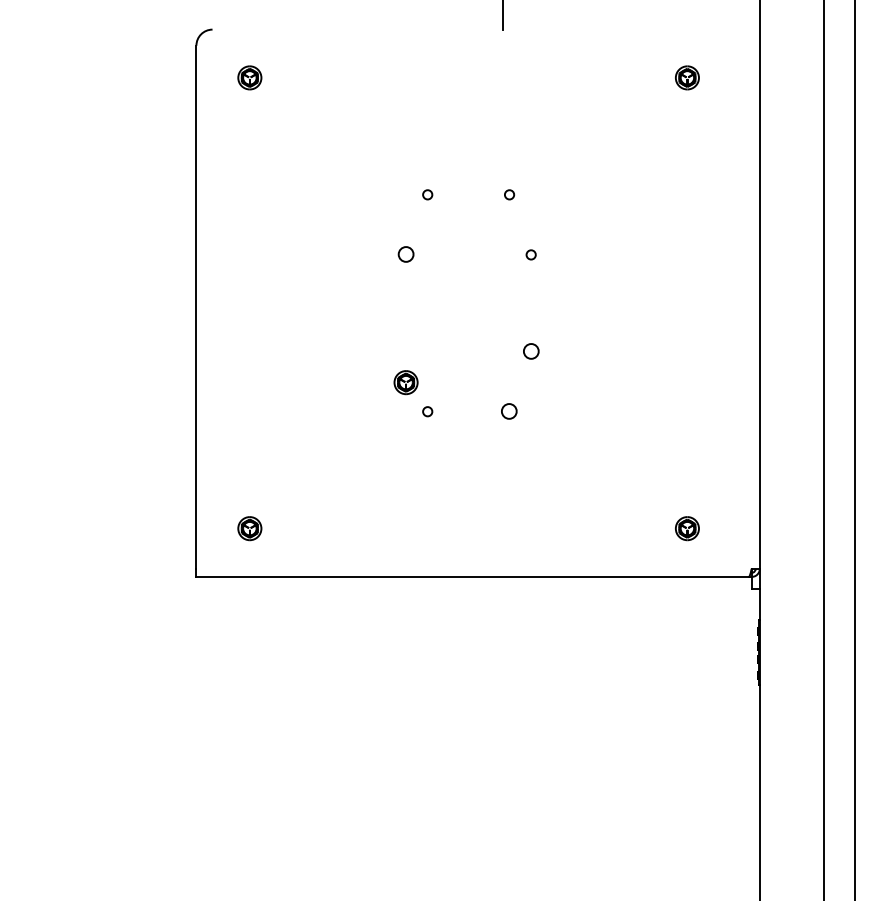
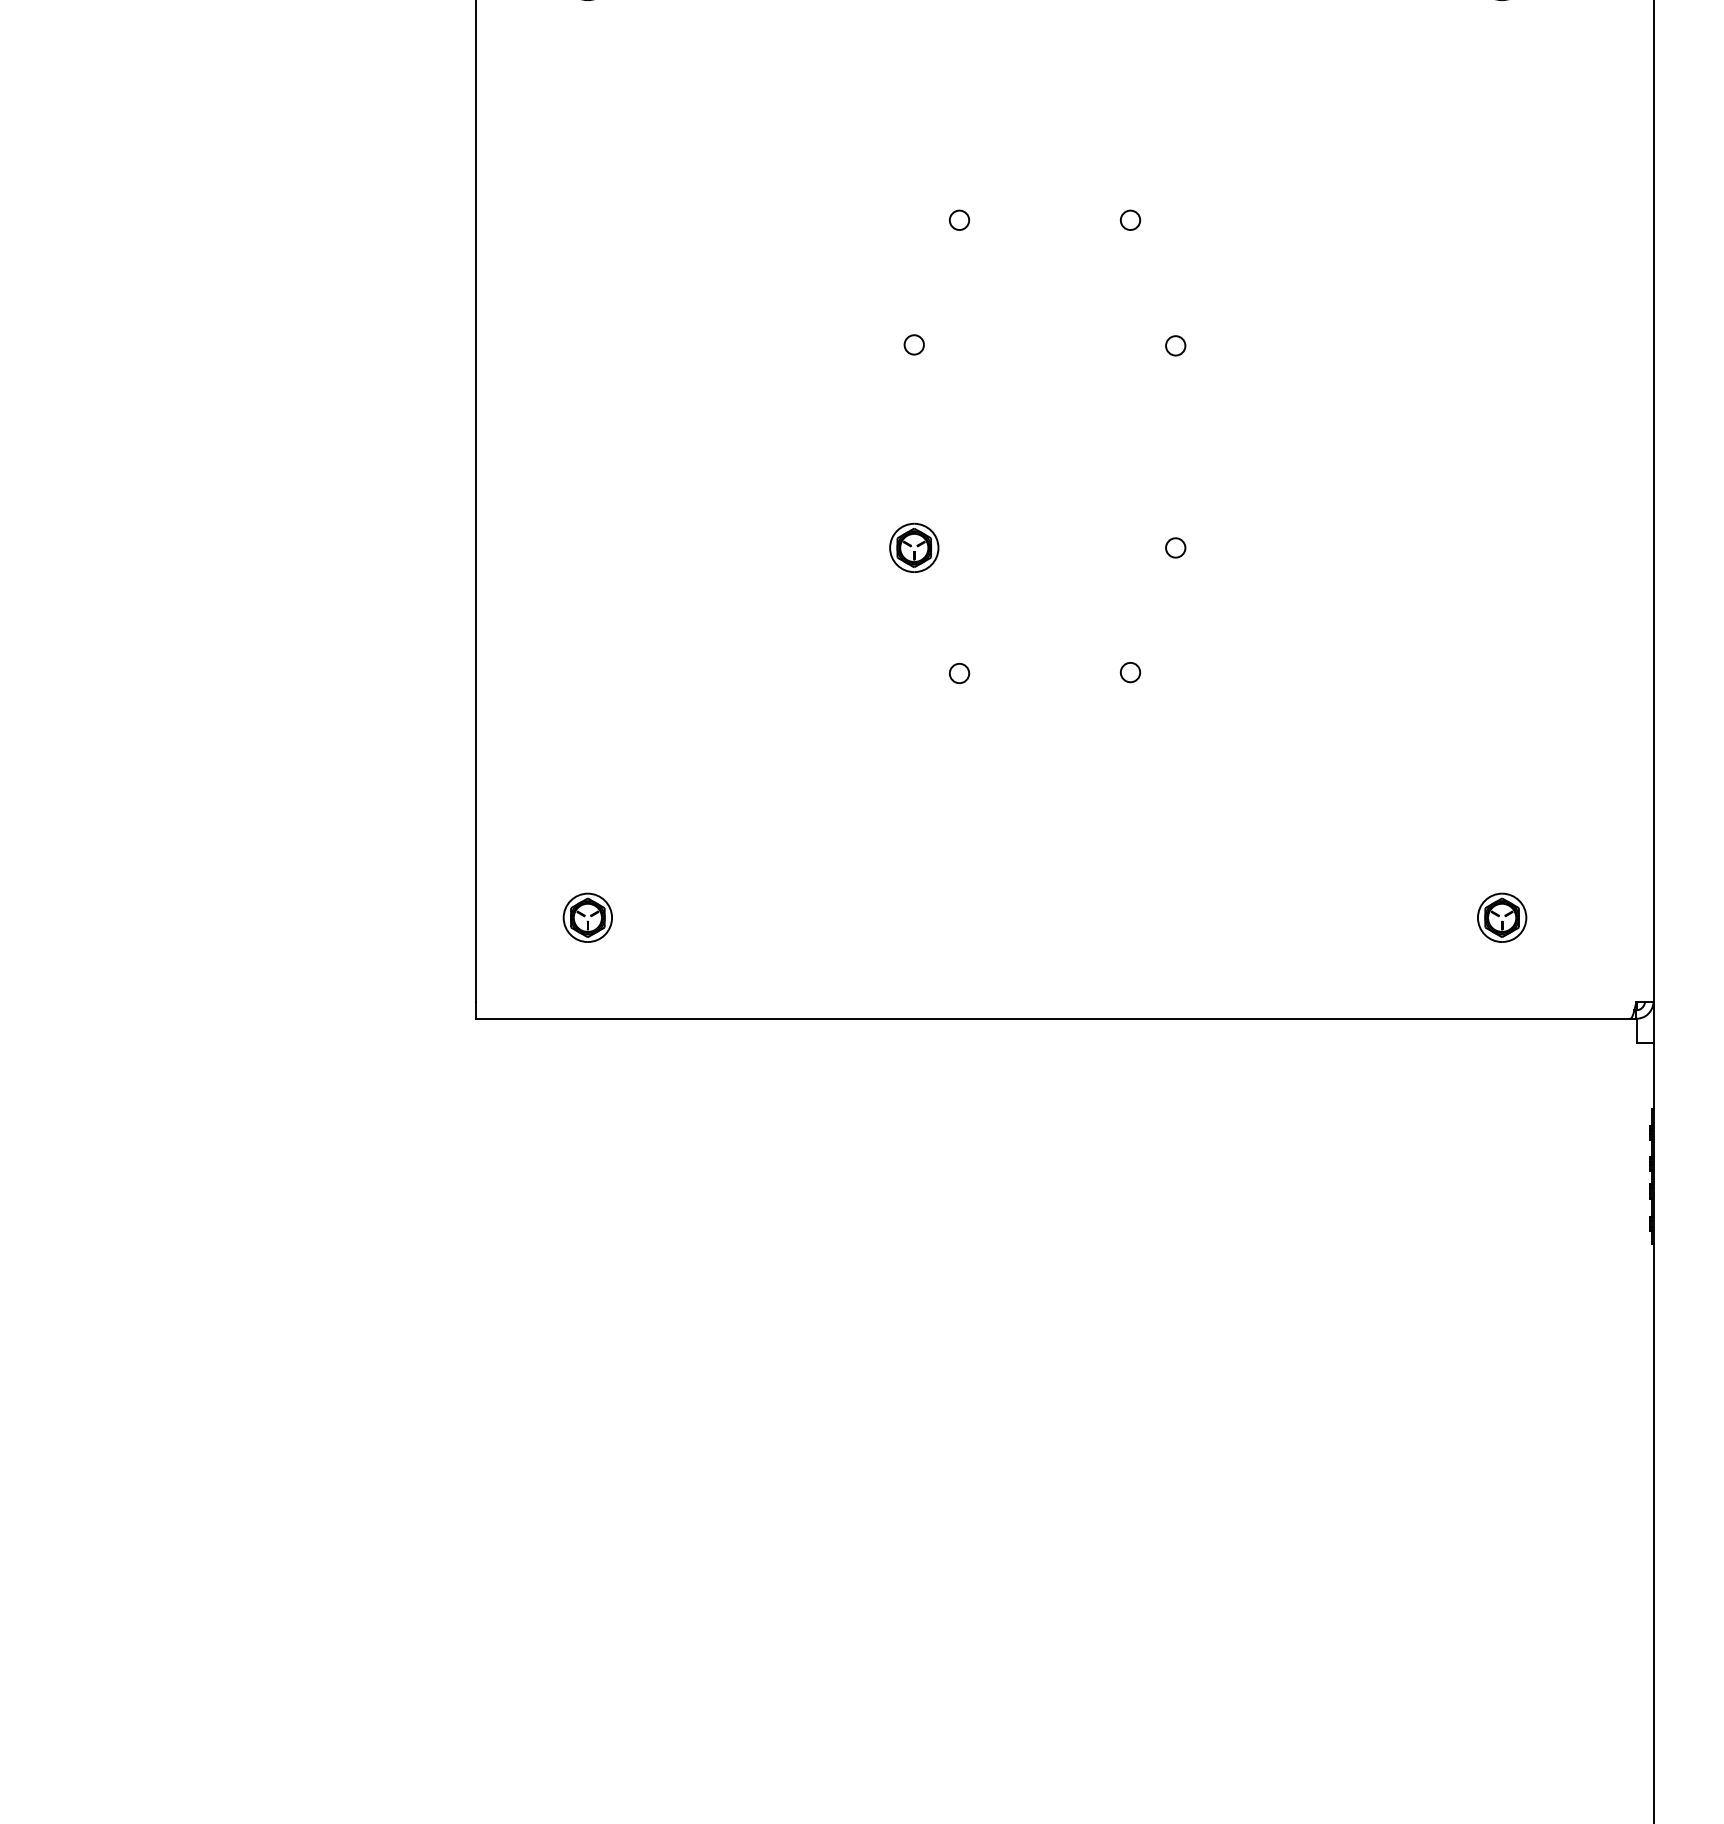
circle: (405, 254) -> (913, 344), size x0.62
circle: (530, 351) -> (1174, 547), size x0.62
part: (405, 382) -> (913, 547), moved
circle: (509, 410) -> (1130, 670), size x0.62

